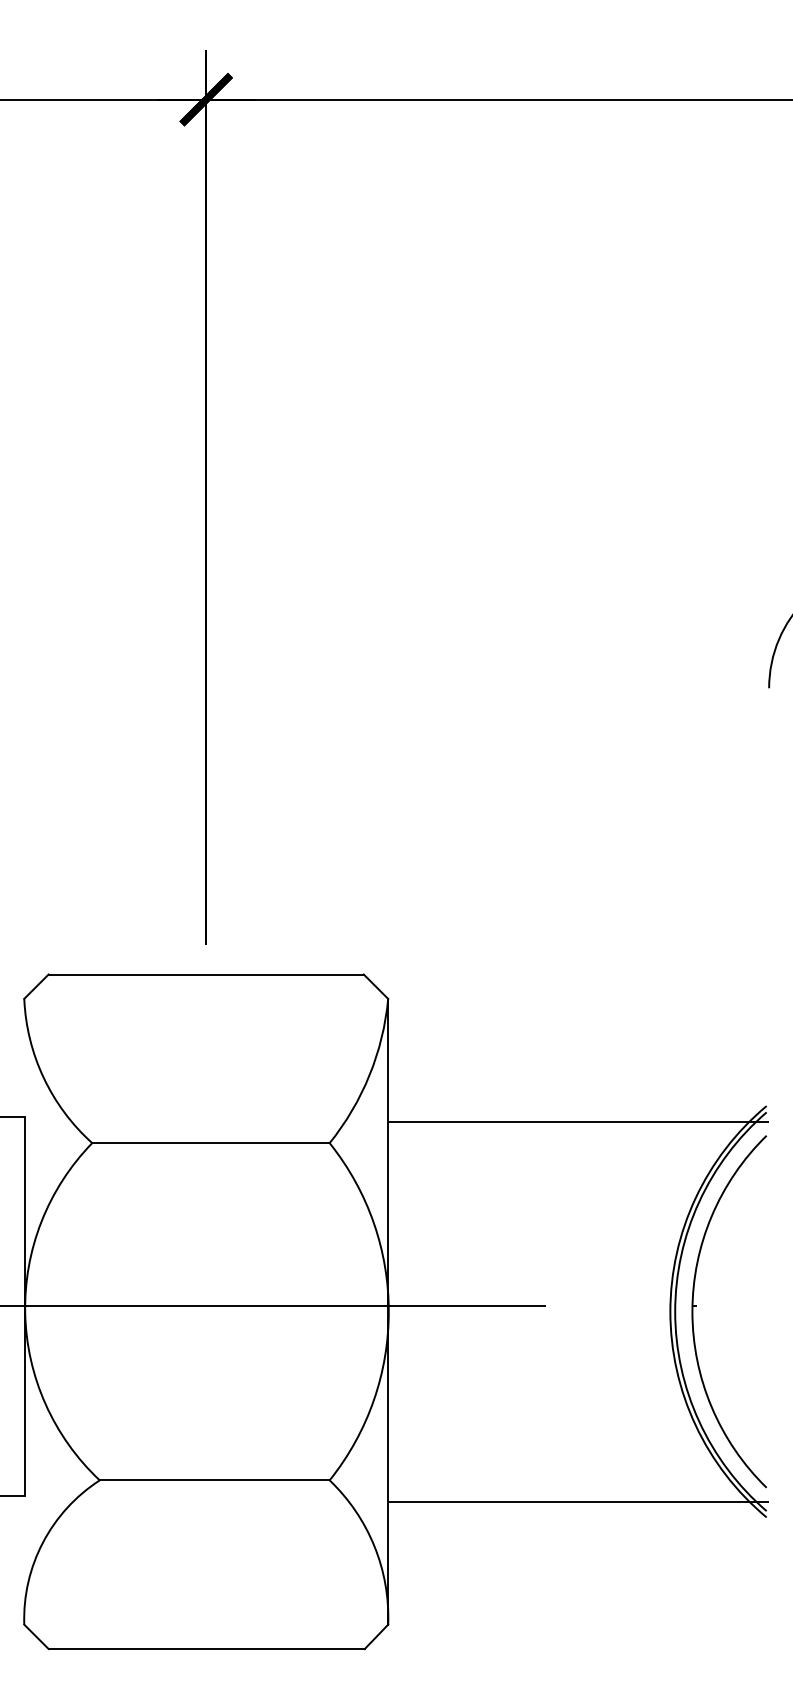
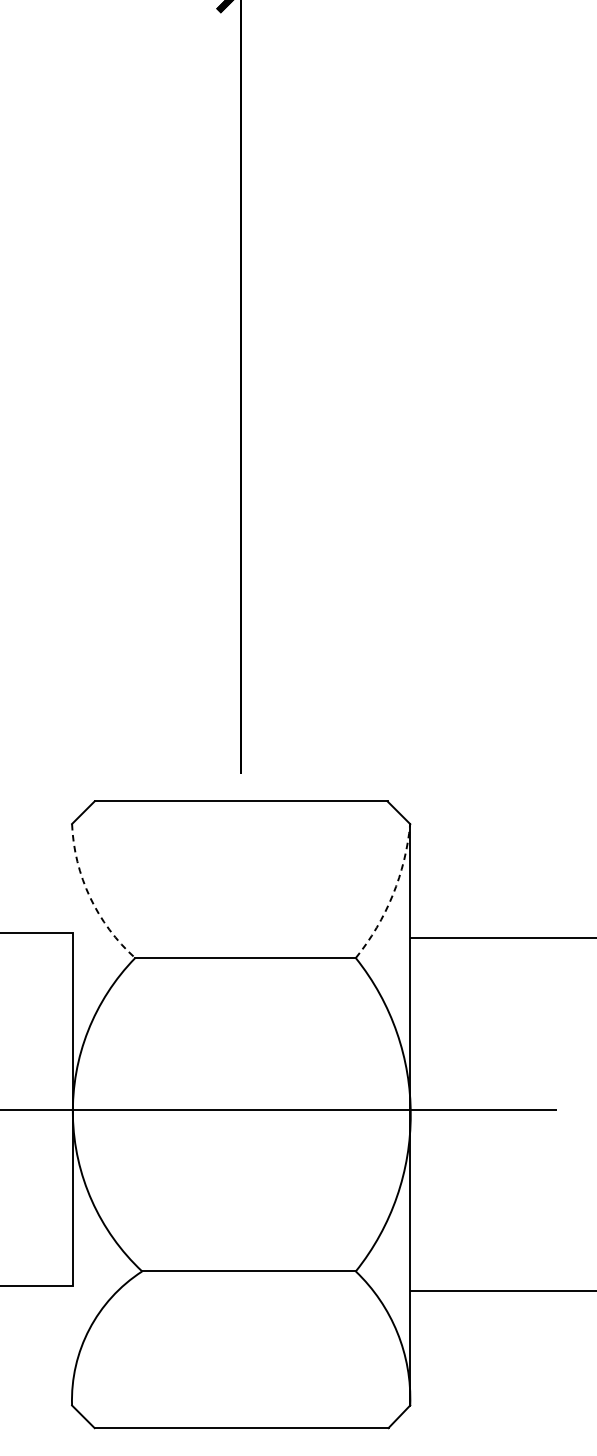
arc: (369, 1075) -> (392, 895), solid -> dashed
arc: (43, 1077) -> (89, 897), solid -> dashed

